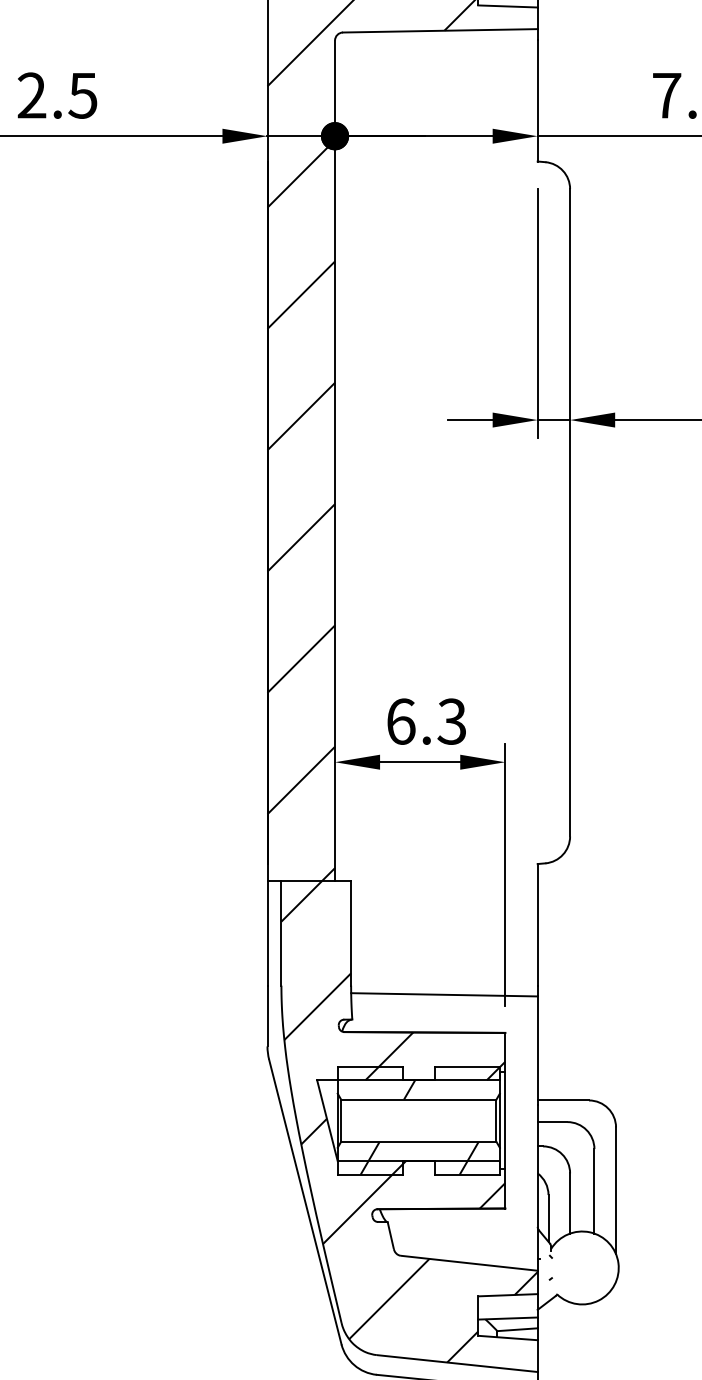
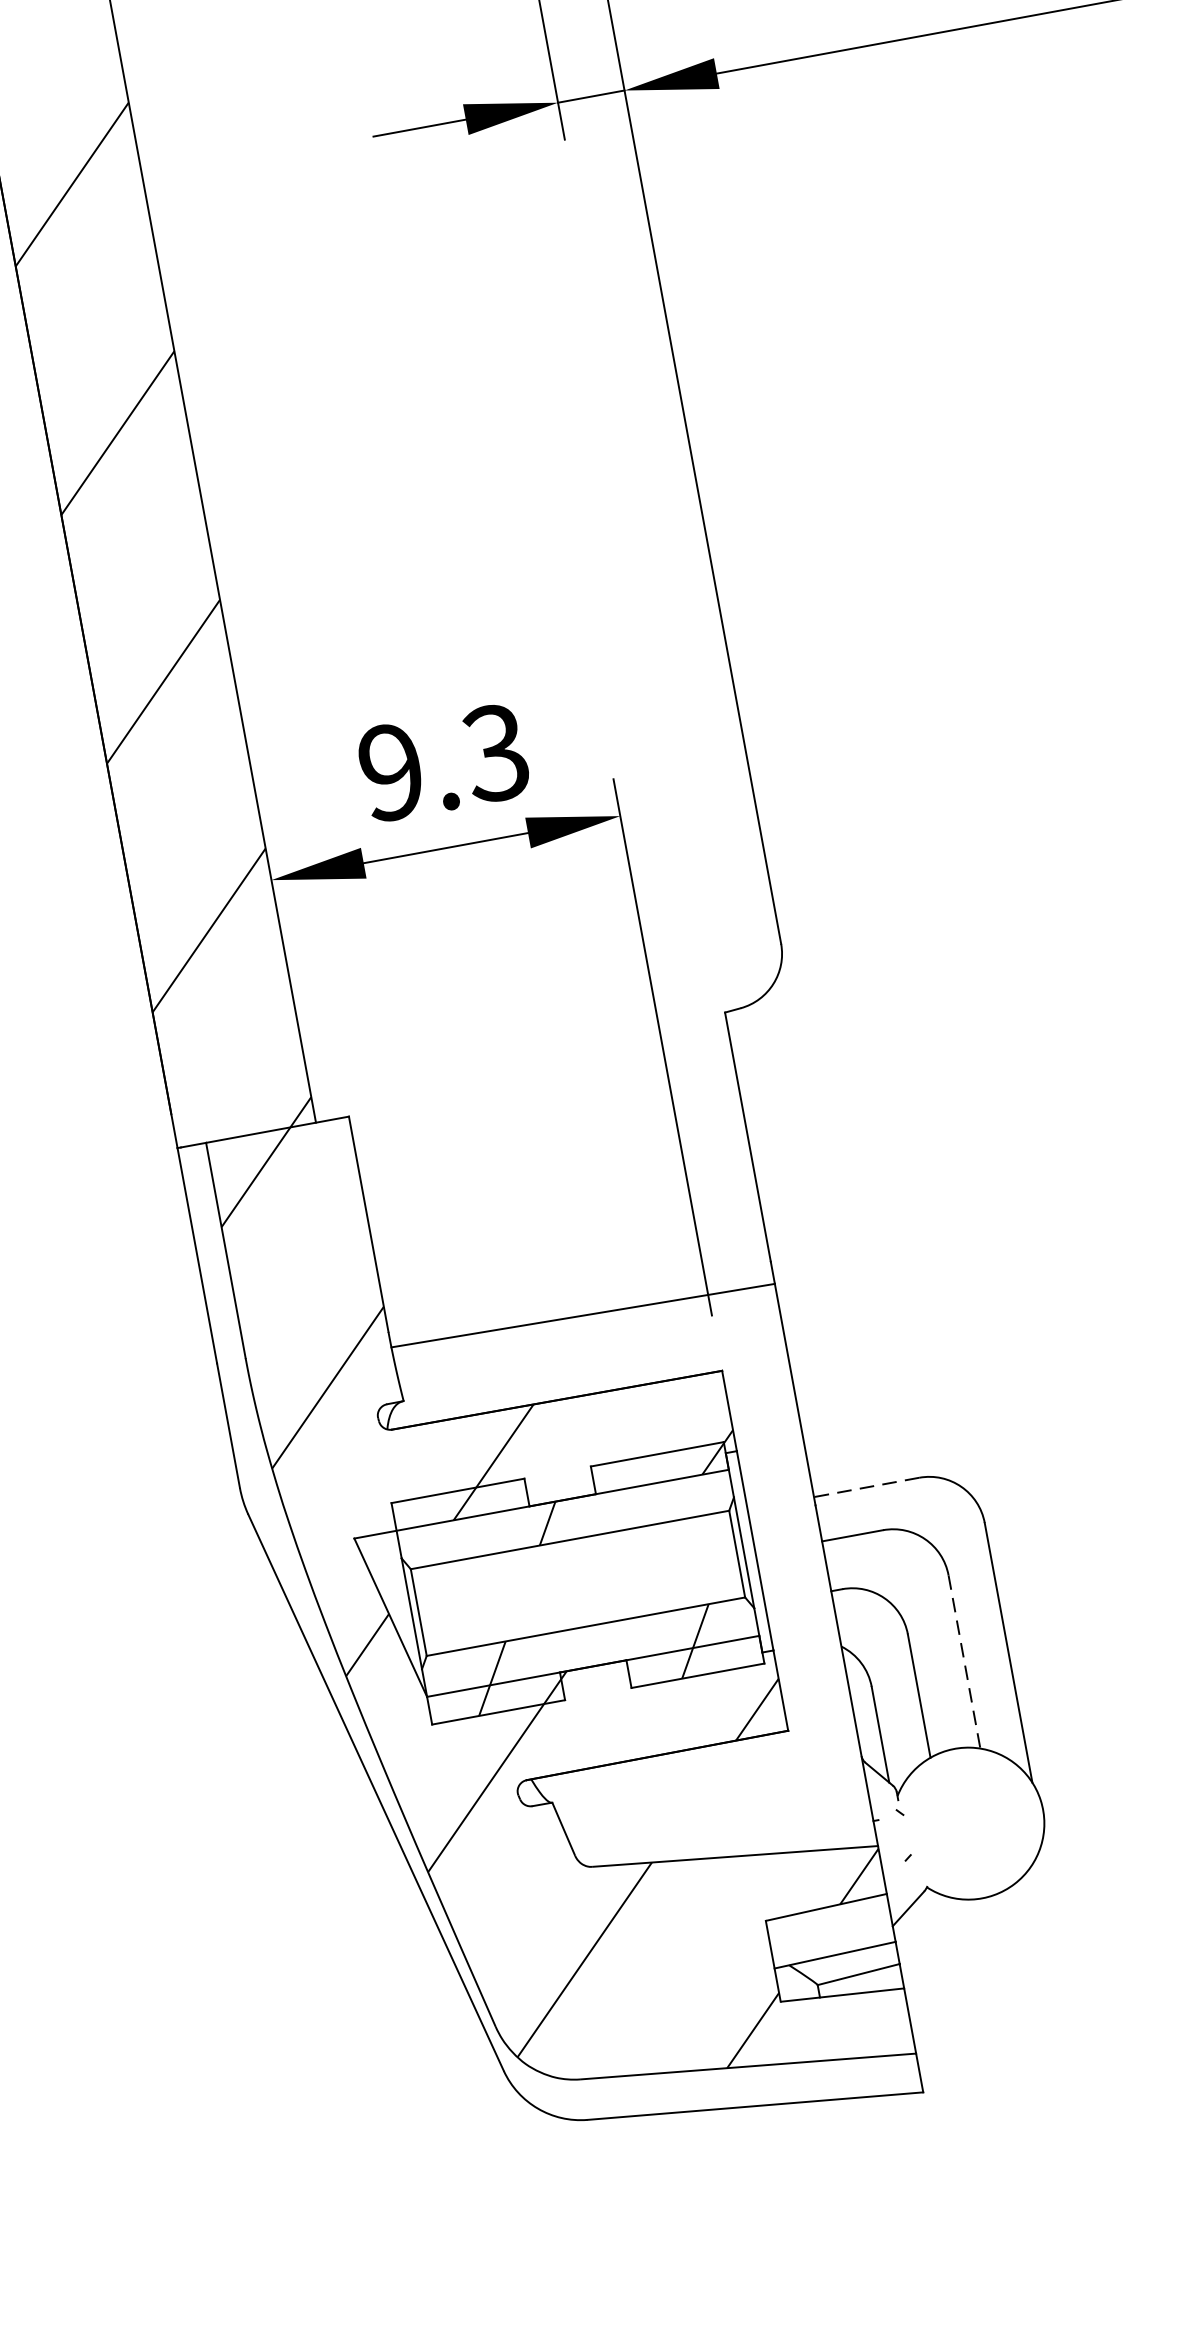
text: (401, 721) -> (392, 771), 6.3 -> 9.3
line: (563, 1100) -> (866, 1487), solid -> dashed
line: (594, 1191) -> (964, 1662), solid -> dashed

